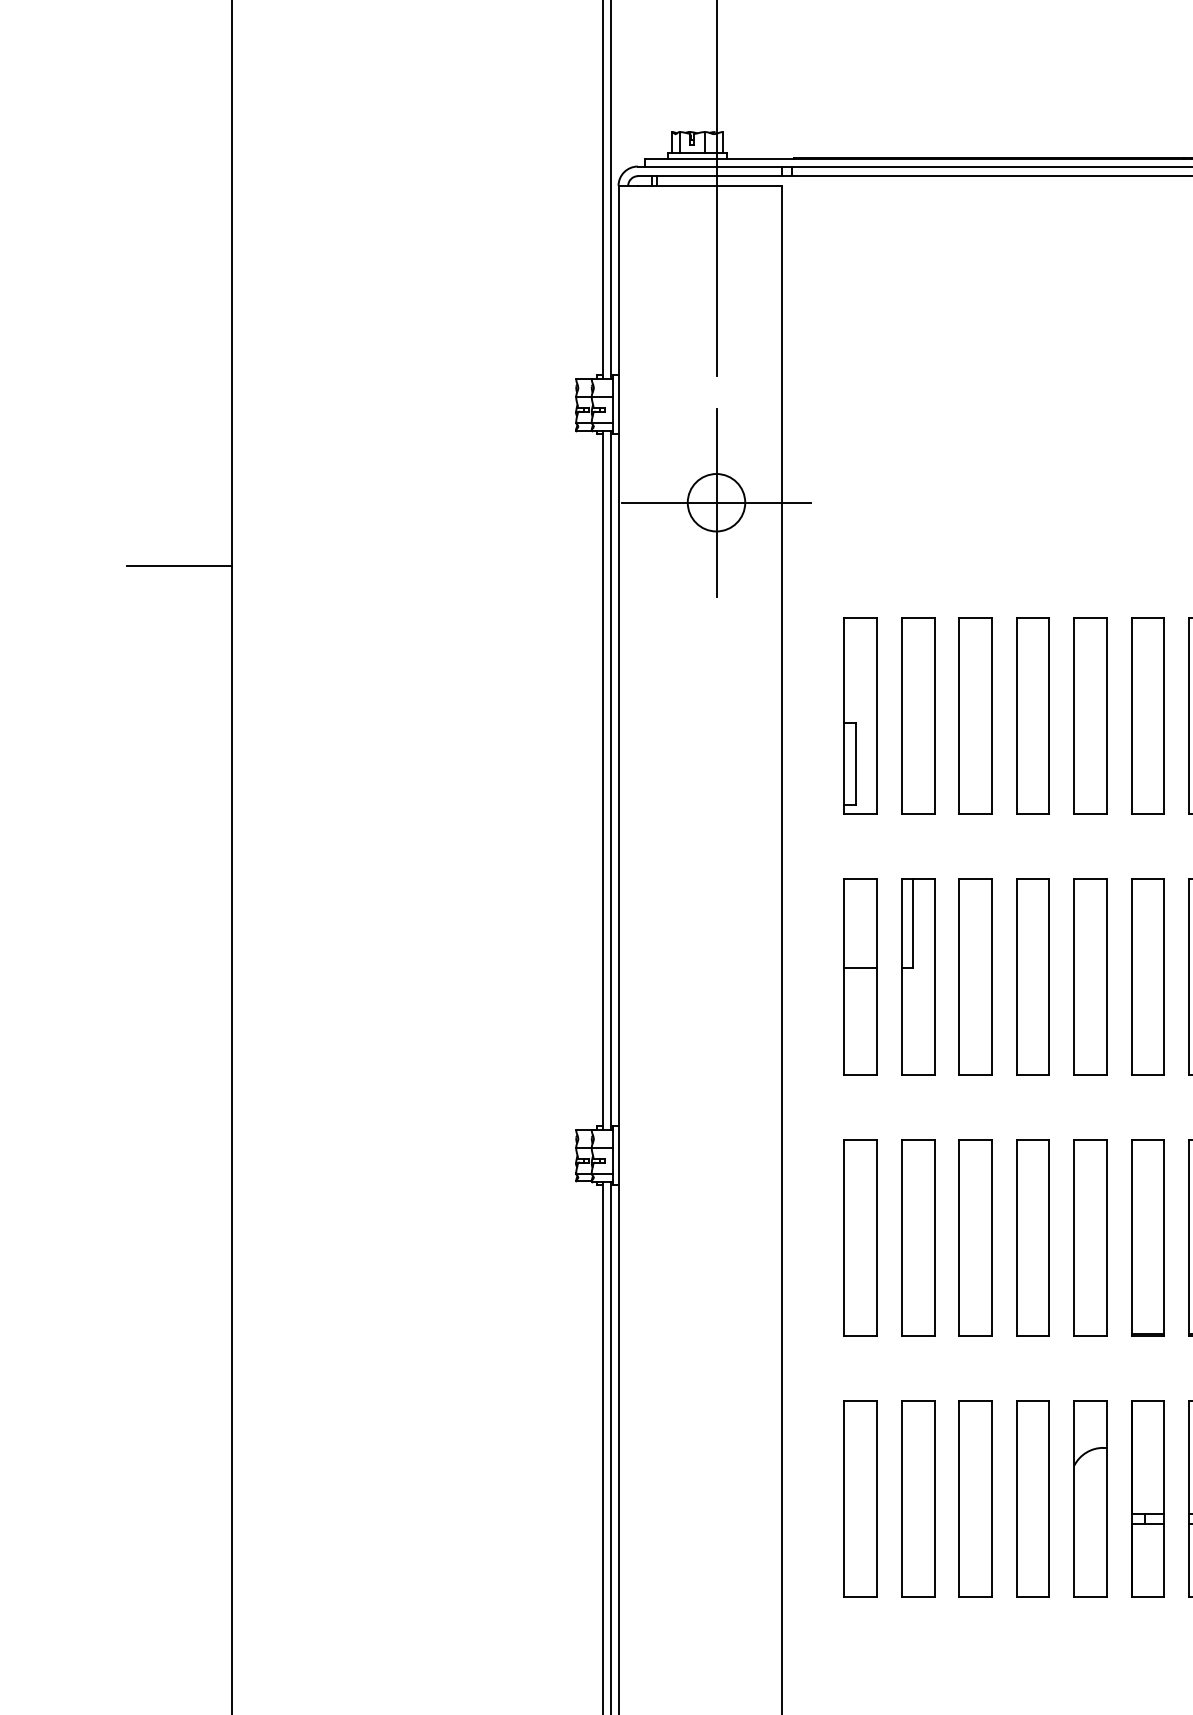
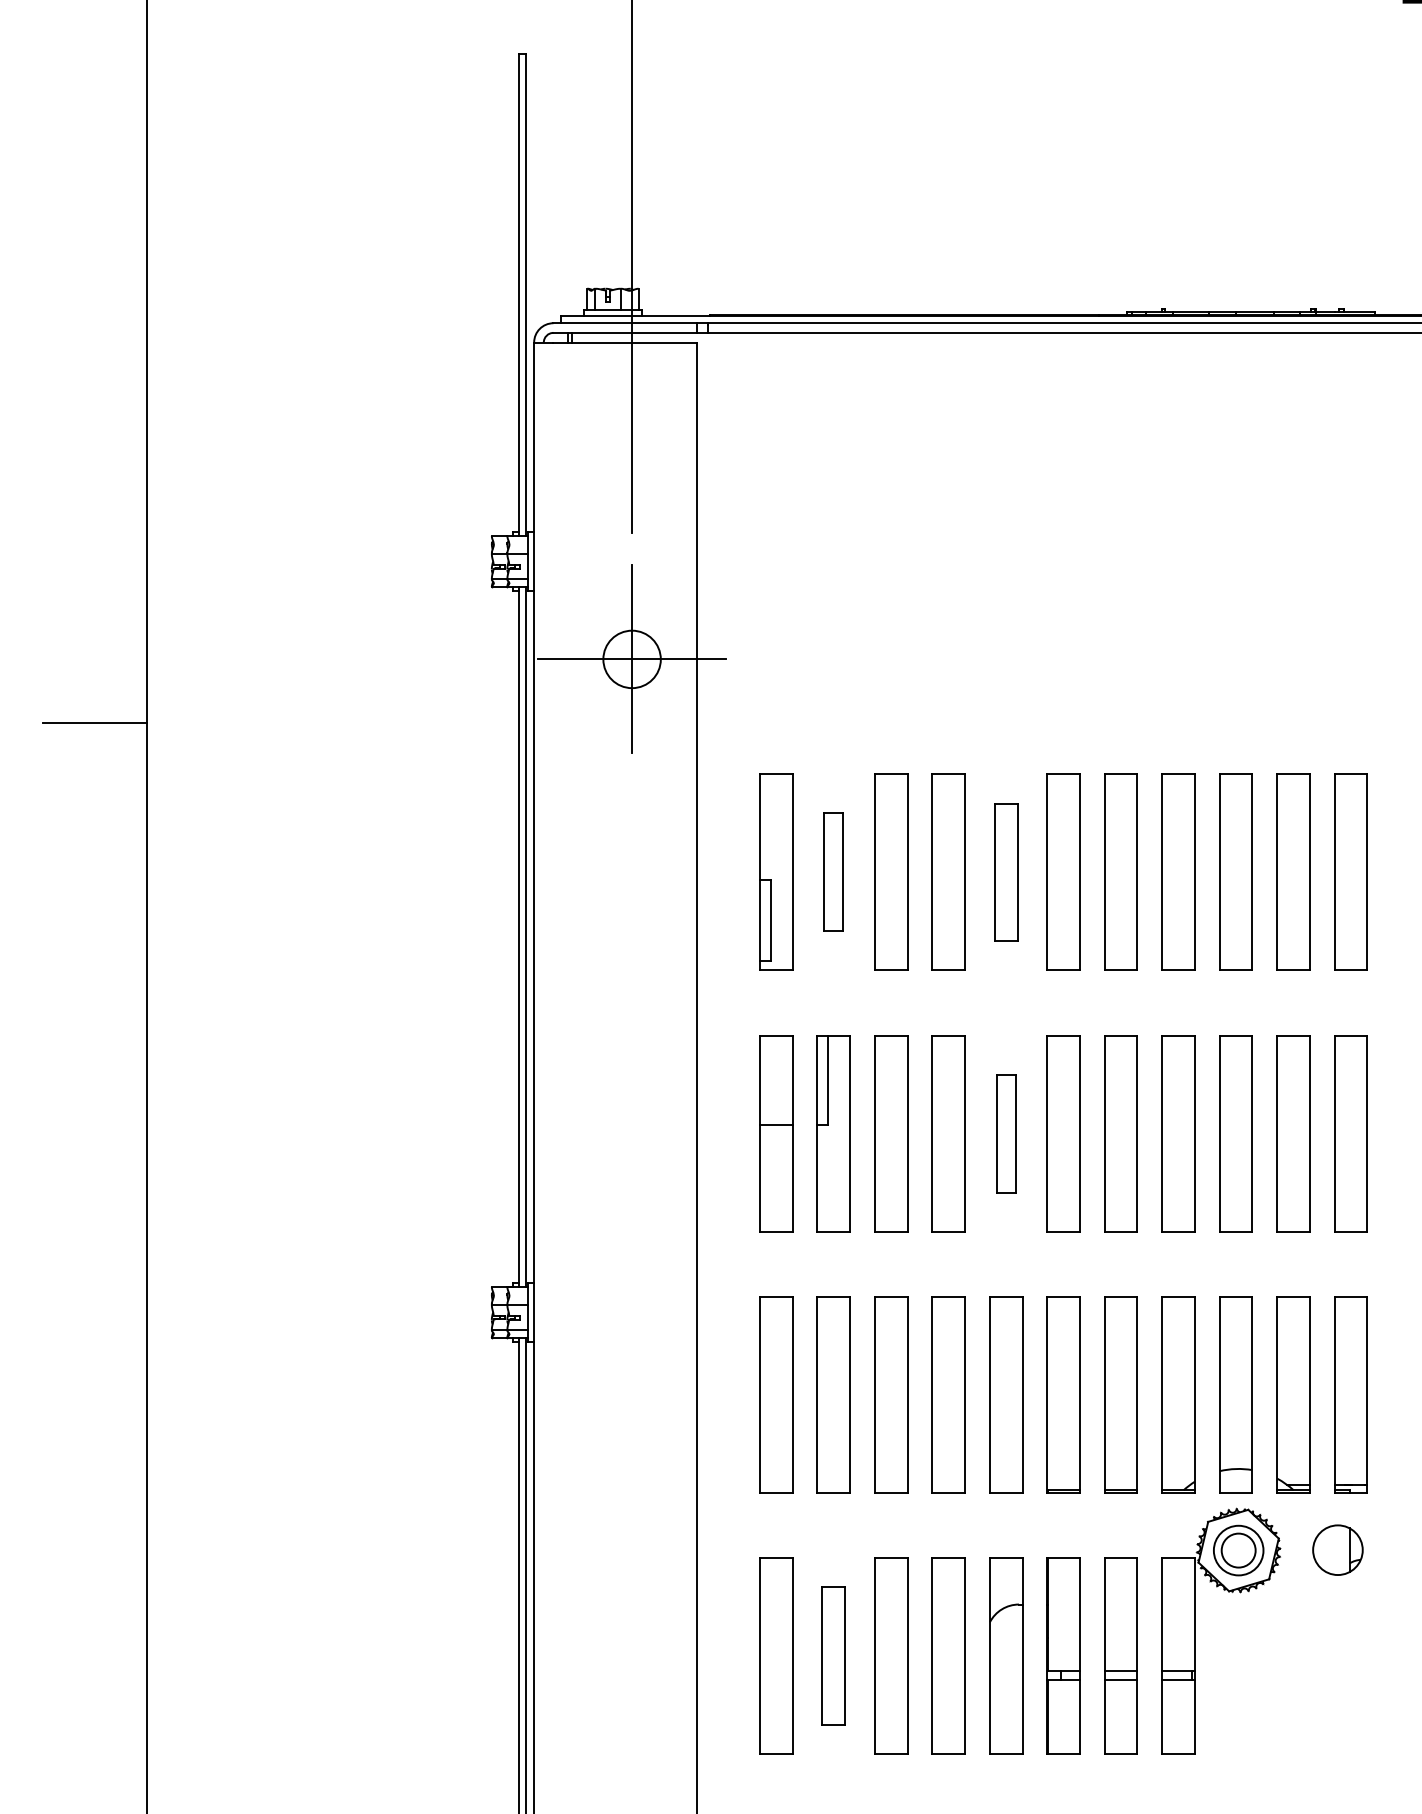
part: (917, 714) -> (833, 871), size x0.6
part: (1090, 714) -> (1006, 871), size x0.7
part: (1090, 976) -> (1006, 1133), size x0.6
part: (917, 1498) -> (833, 1655), size x0.7

